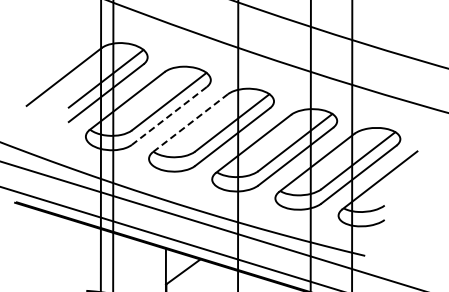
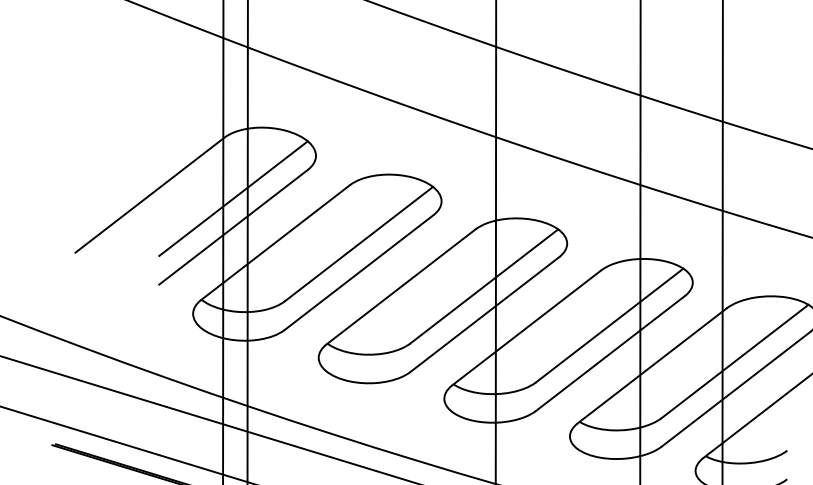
line: (169, 116) -> (359, 273), dashed -> solid
line: (190, 122) -> (401, 285), dashed -> solid

